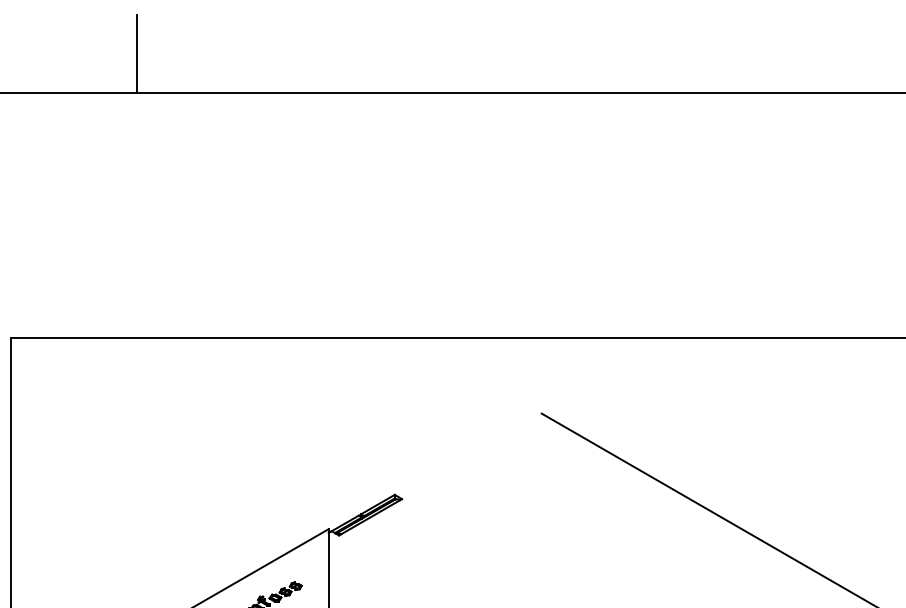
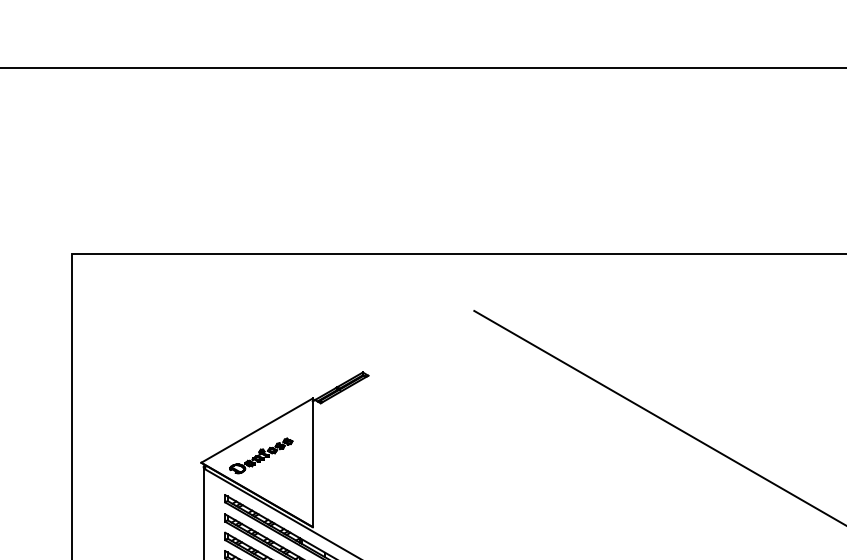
line: (136, 52) -> (167, 37), removed

